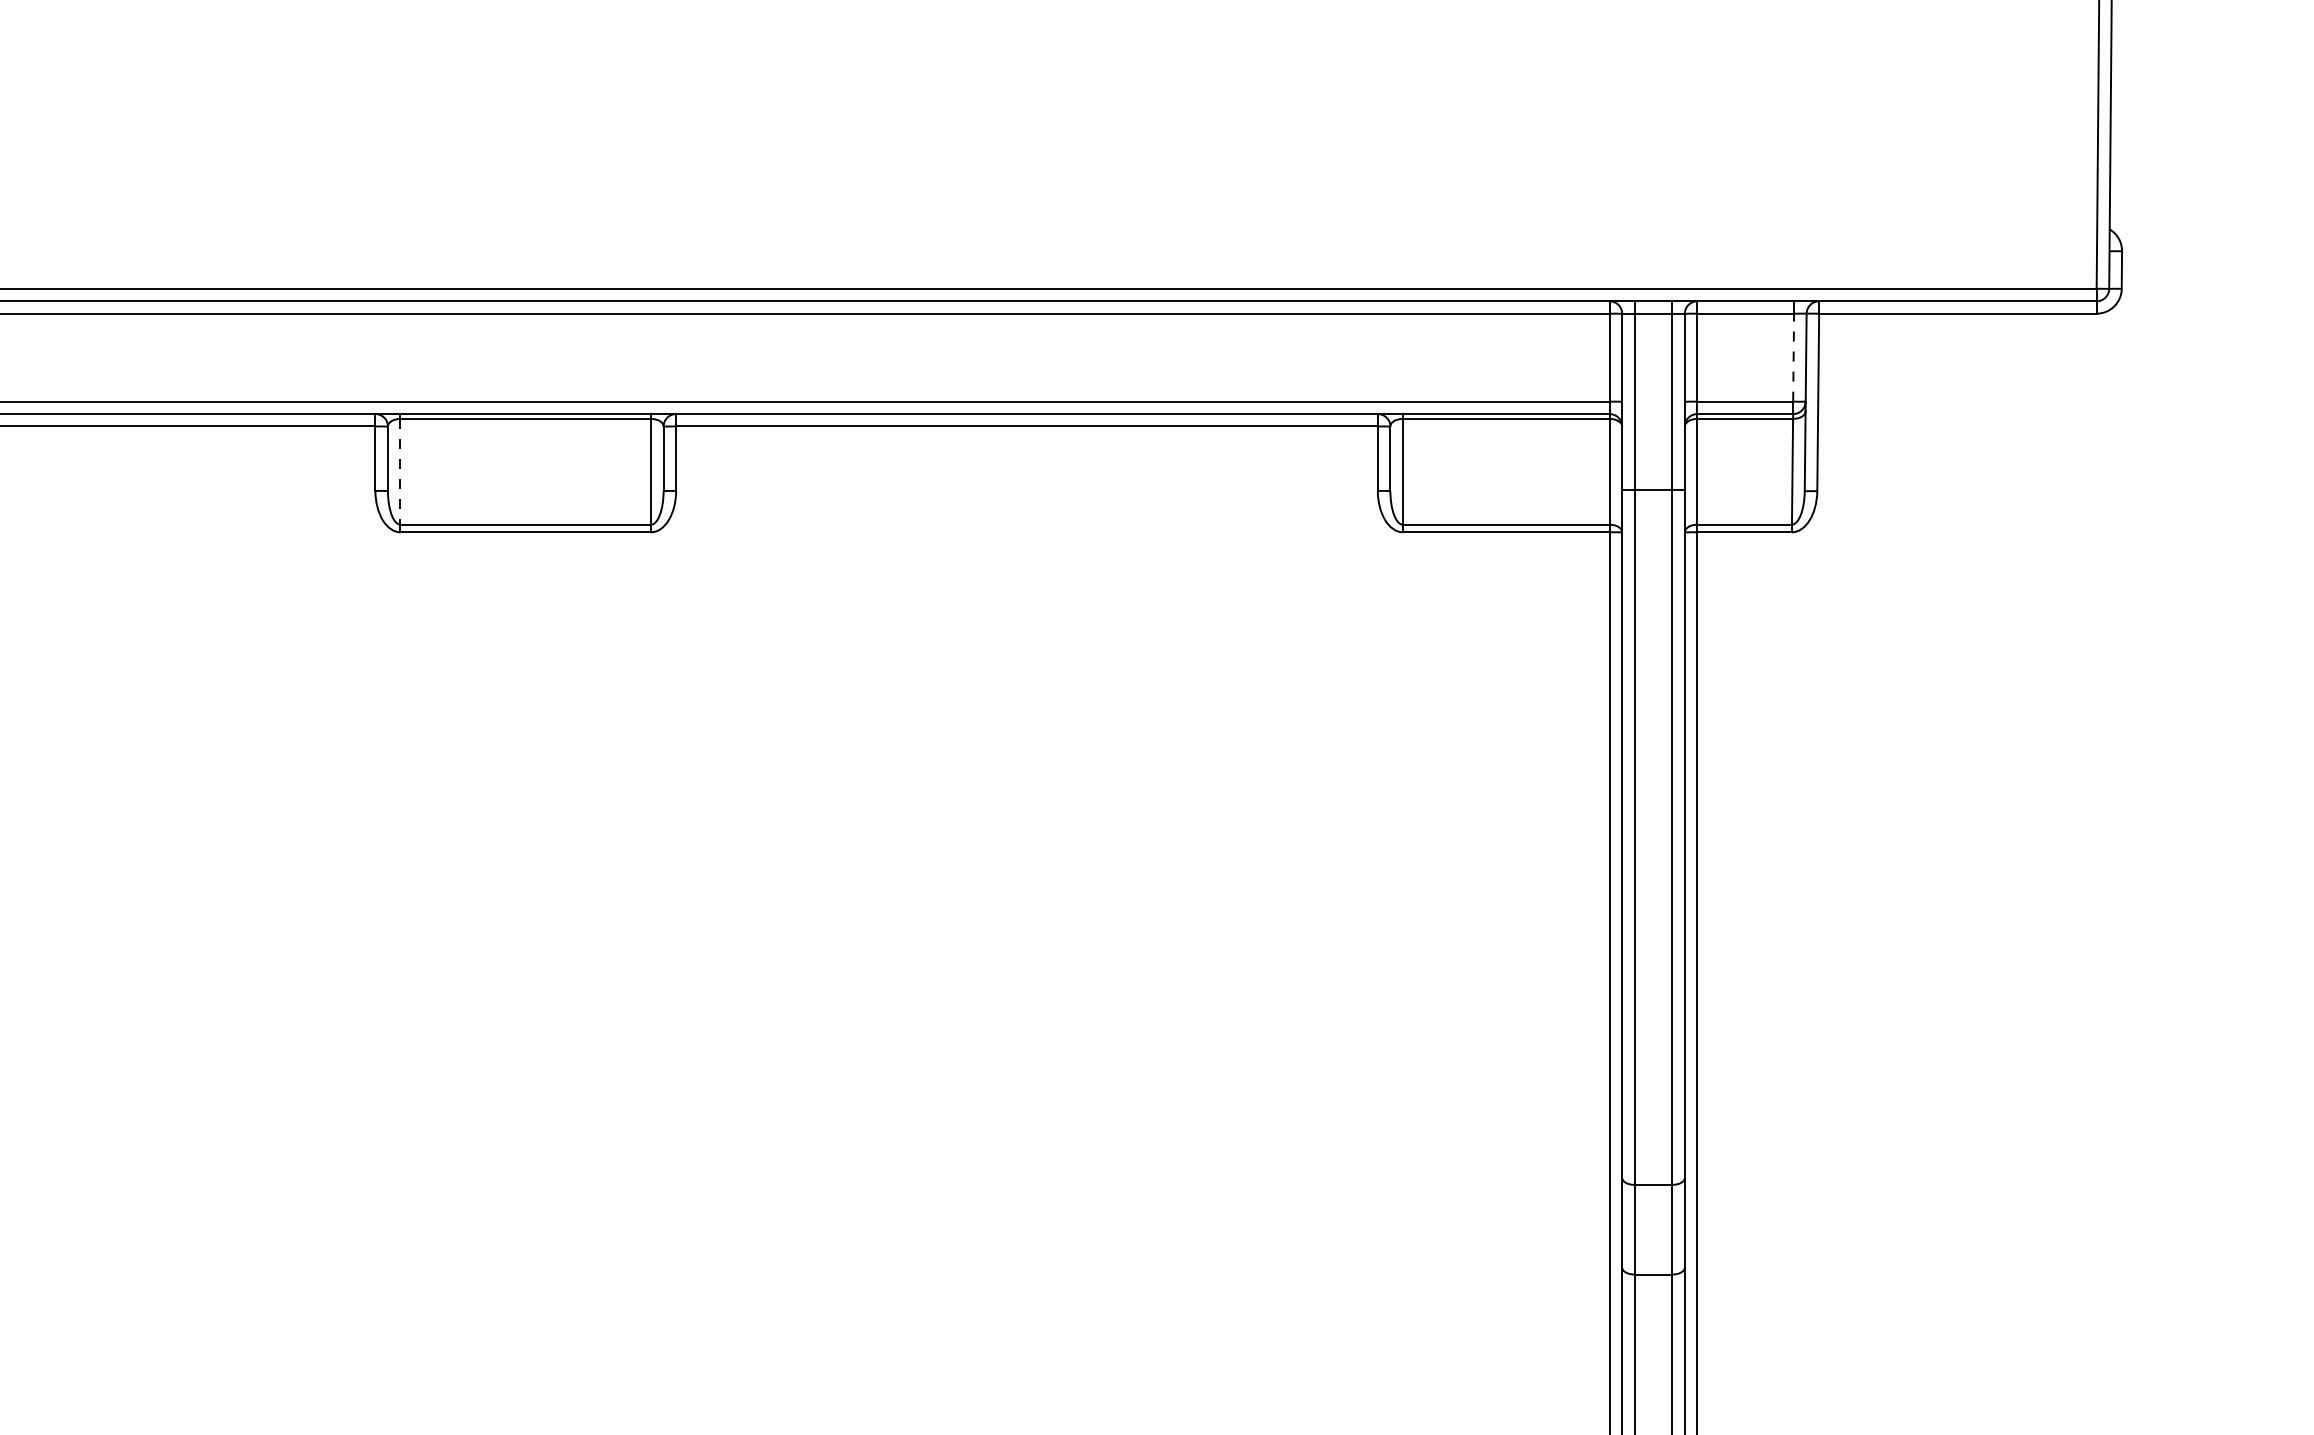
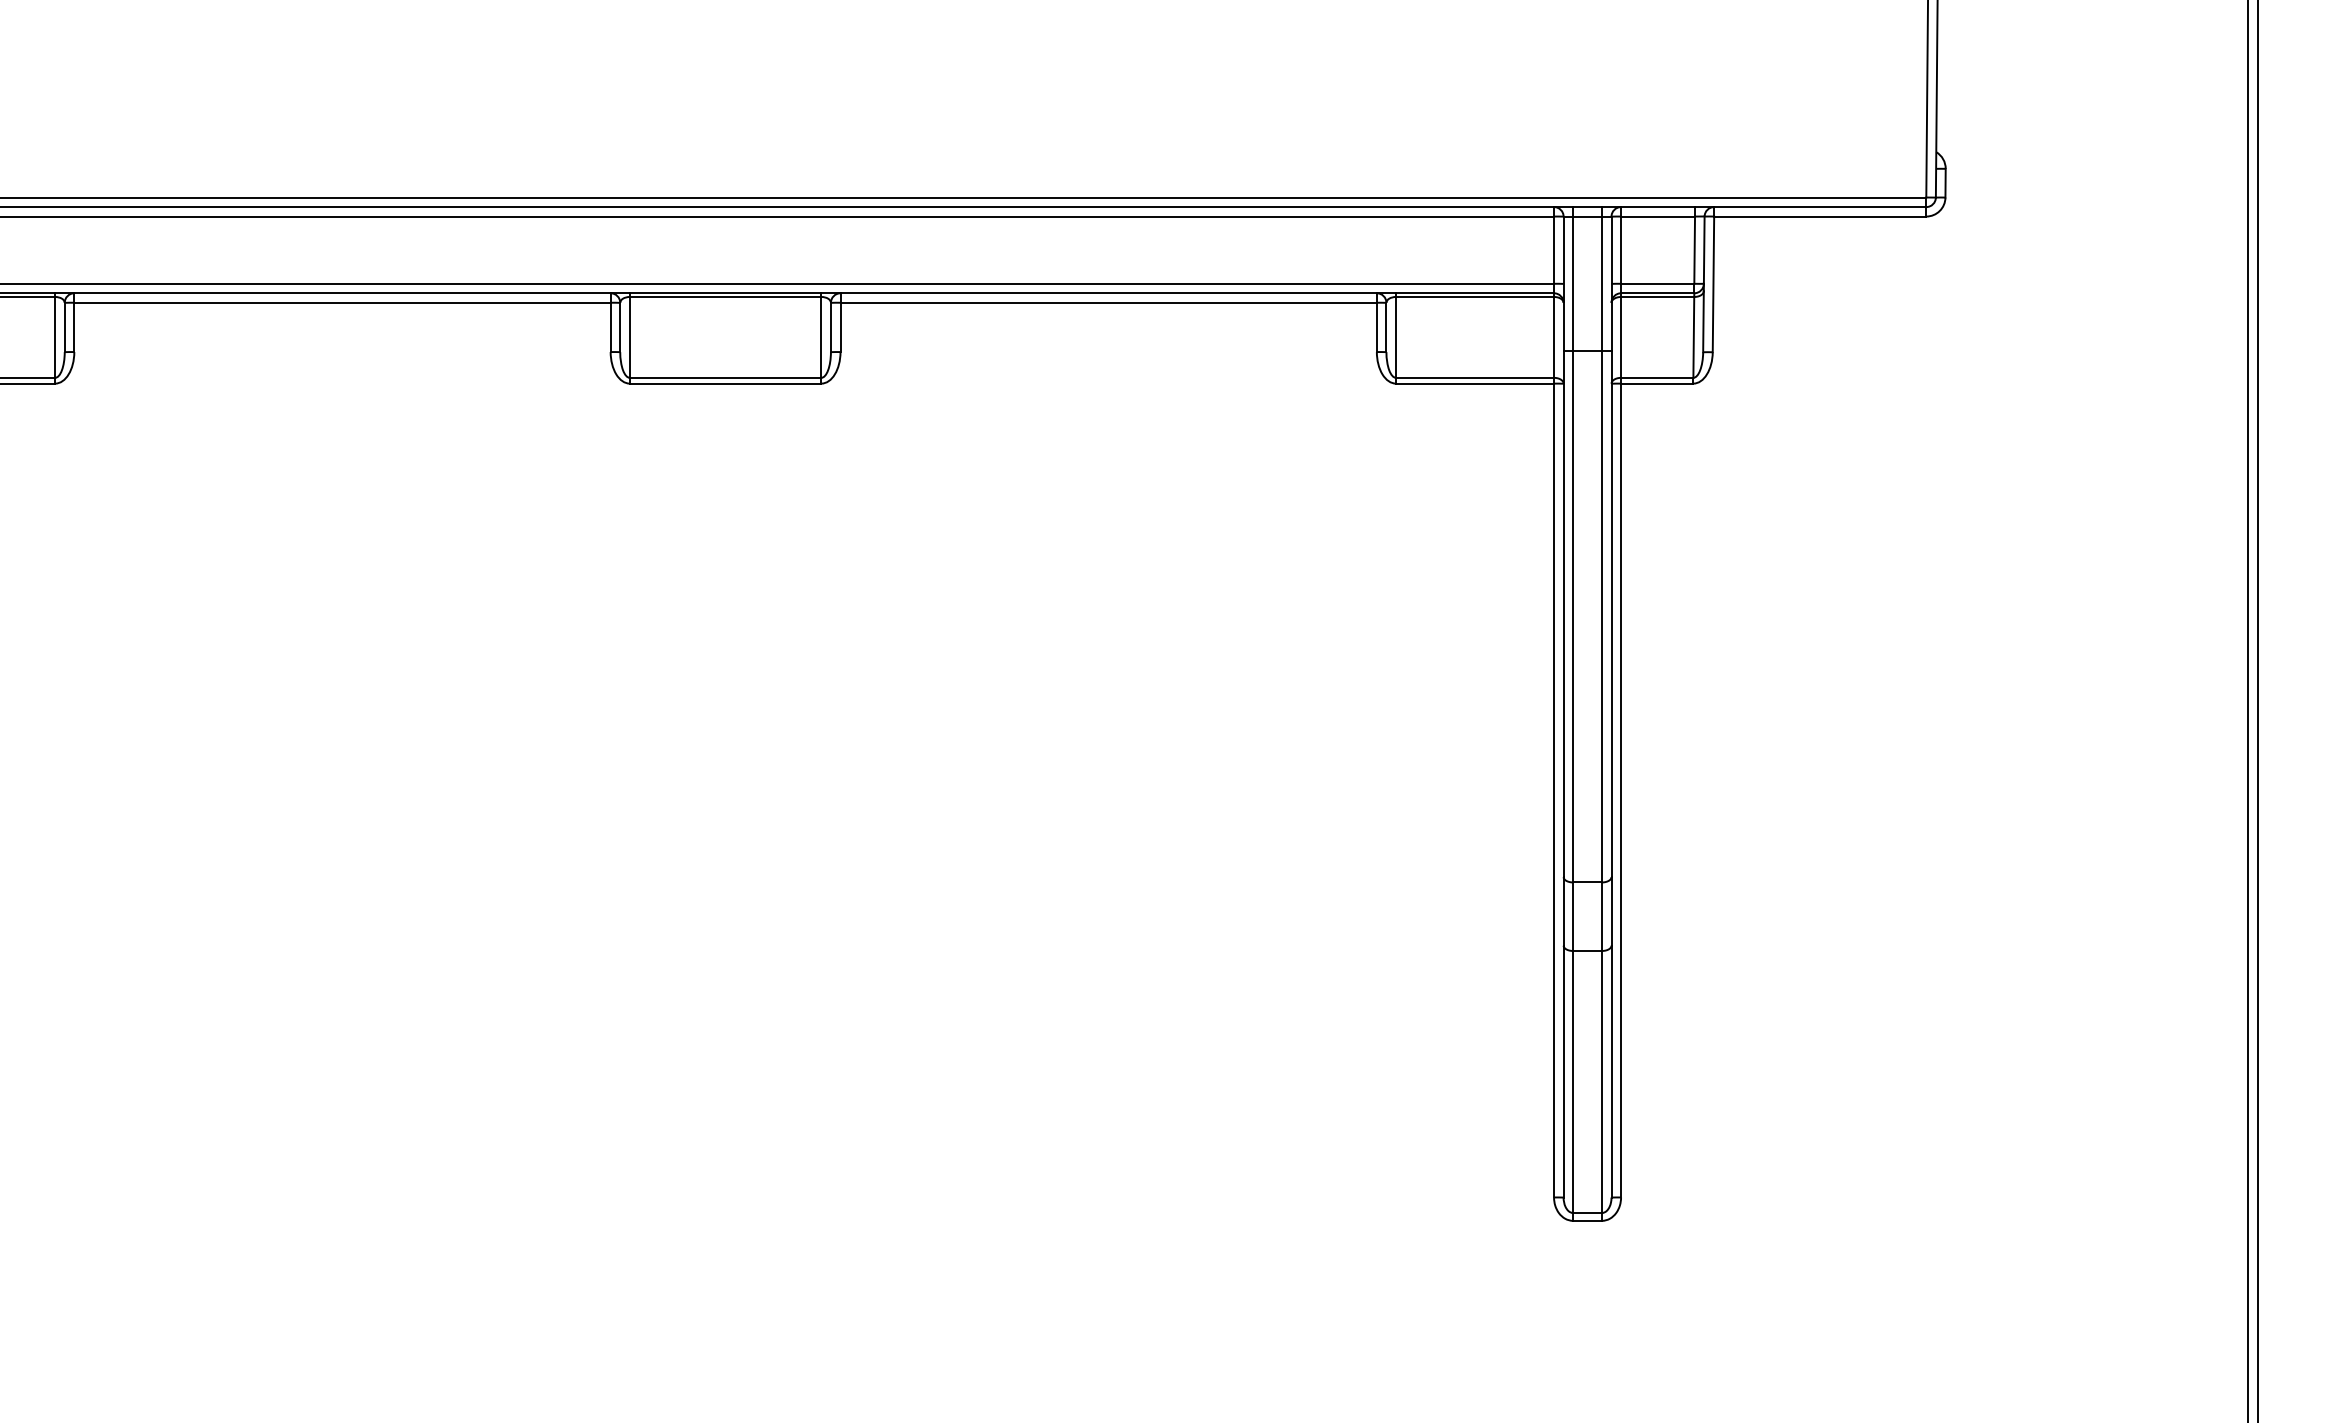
line: (1793, 358) -> (1694, 250), dashed -> solid
line: (400, 471) -> (629, 337), dashed -> solid

